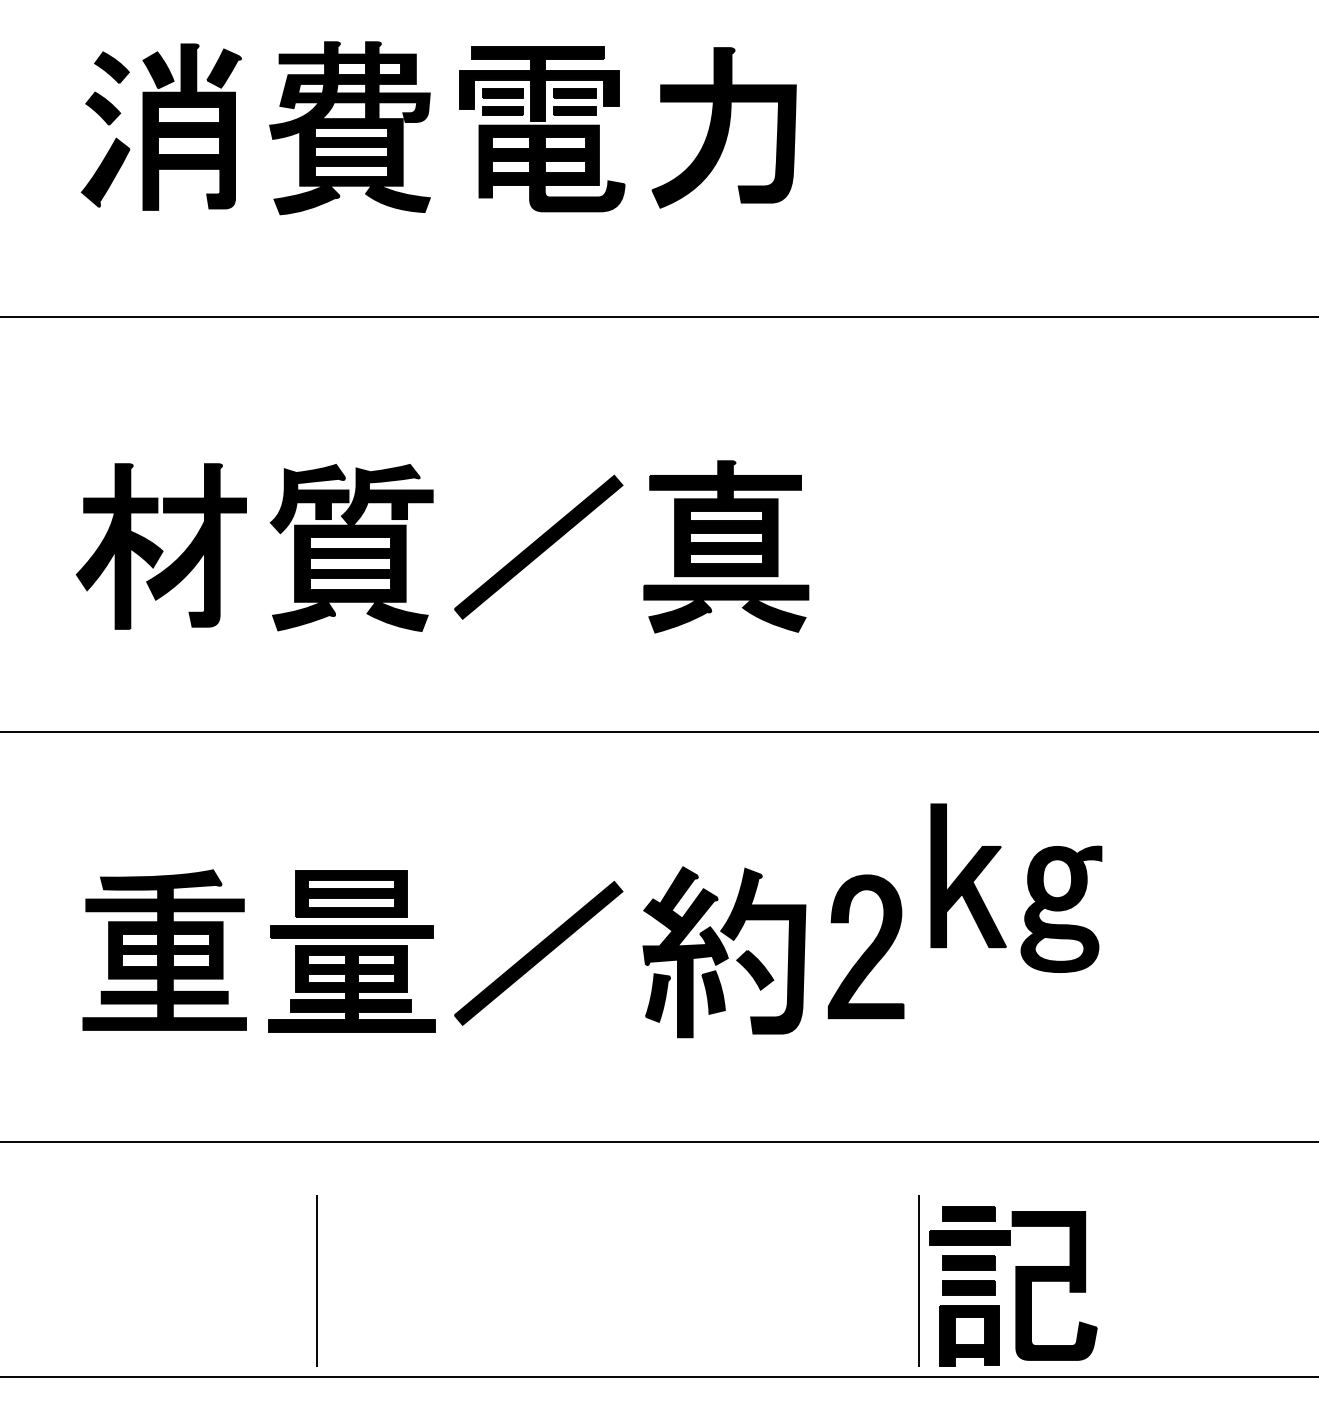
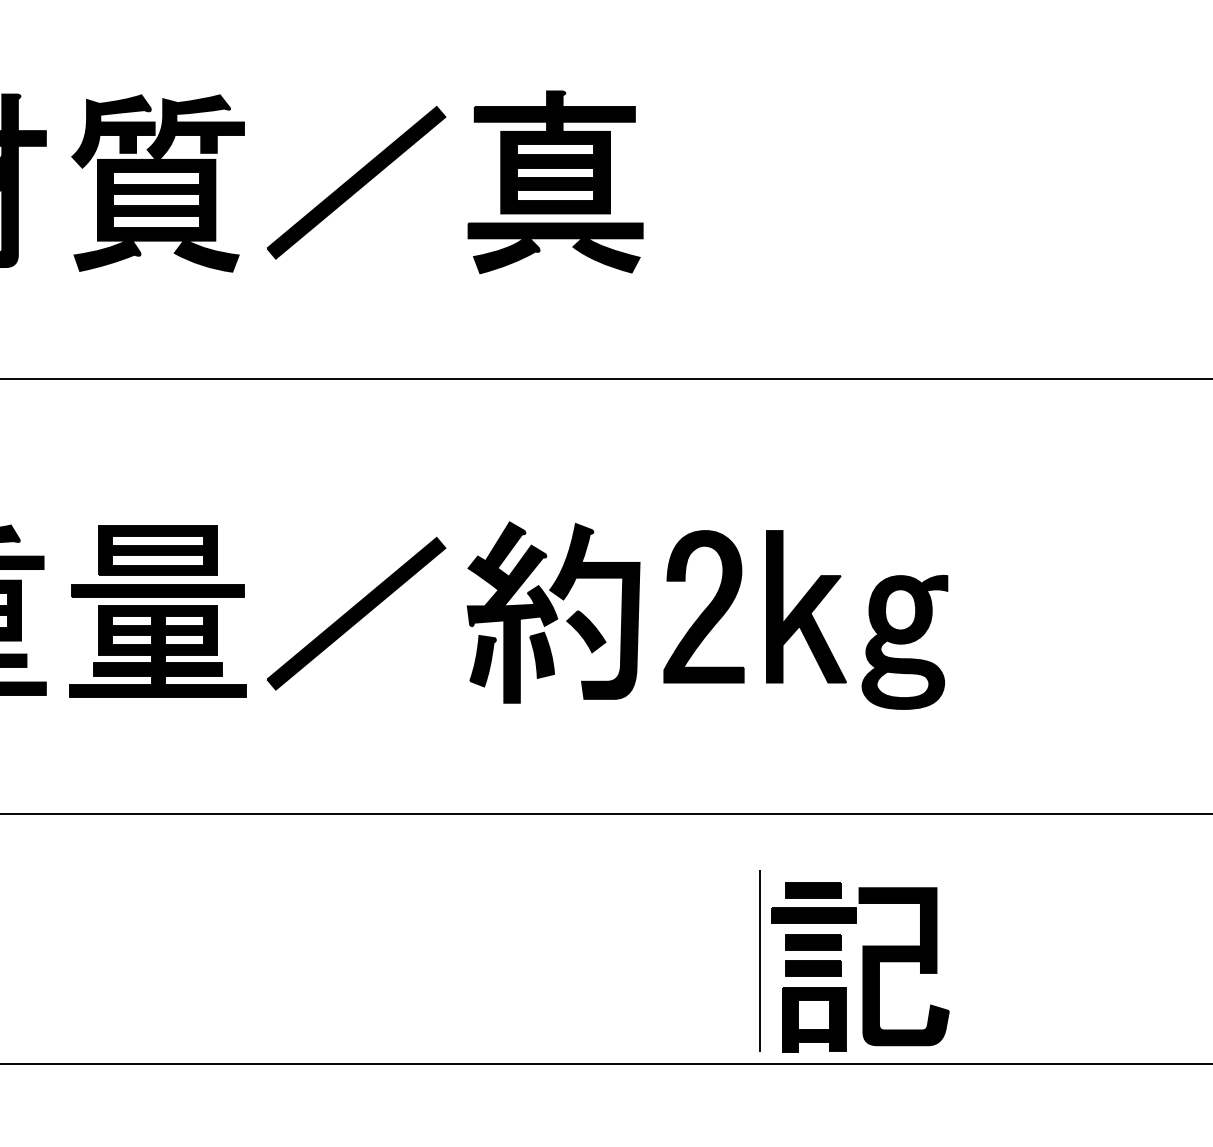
part: (1027, 886) -> (868, 618), moved
line: (316, 1280) -> (120, 960), removed

